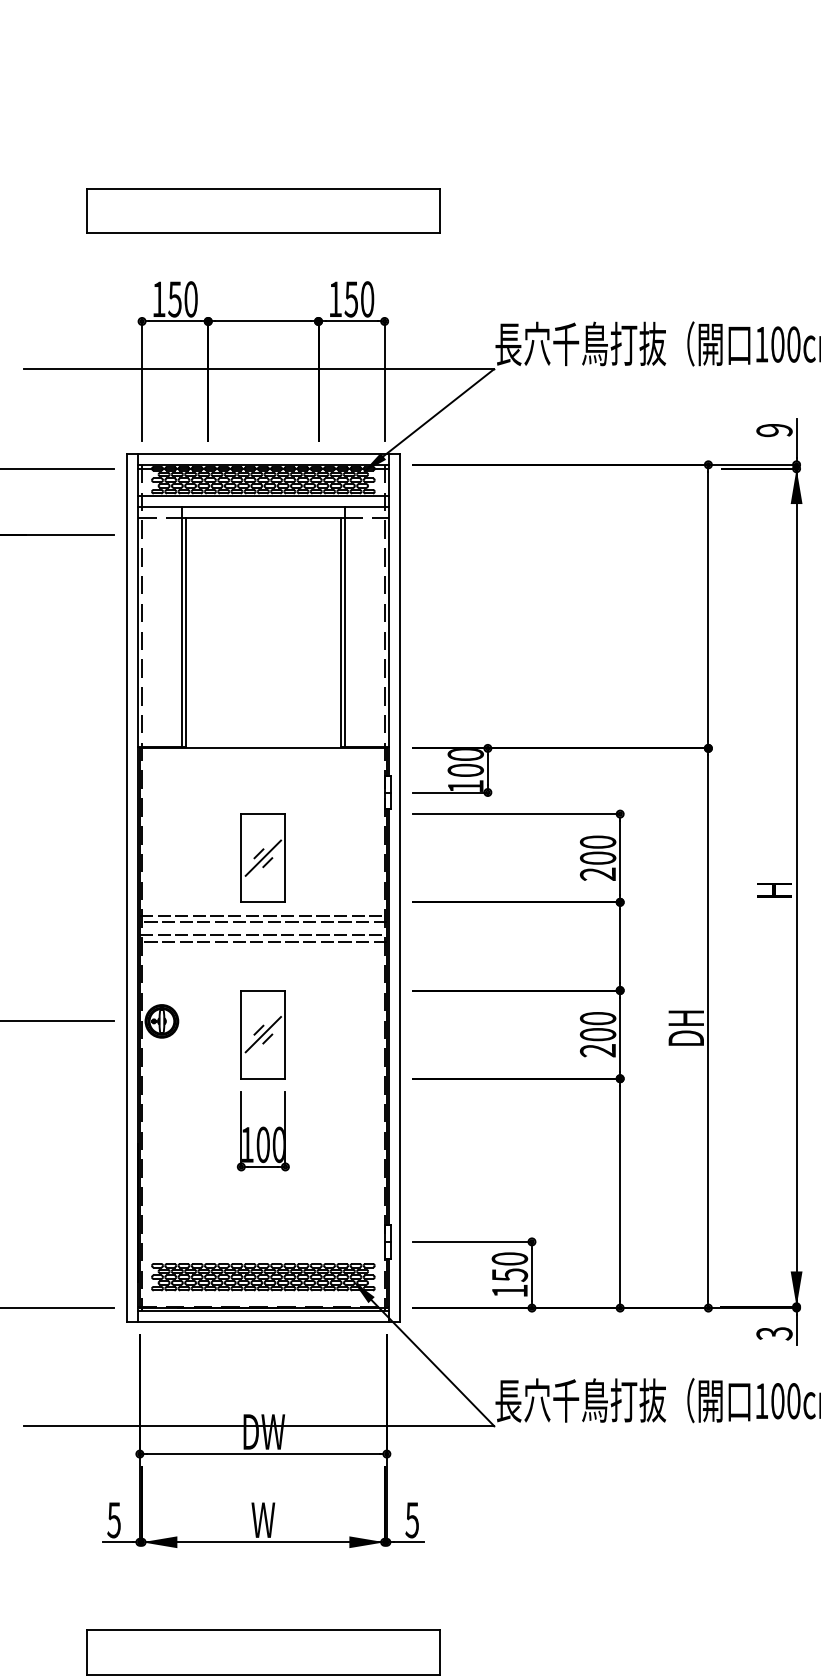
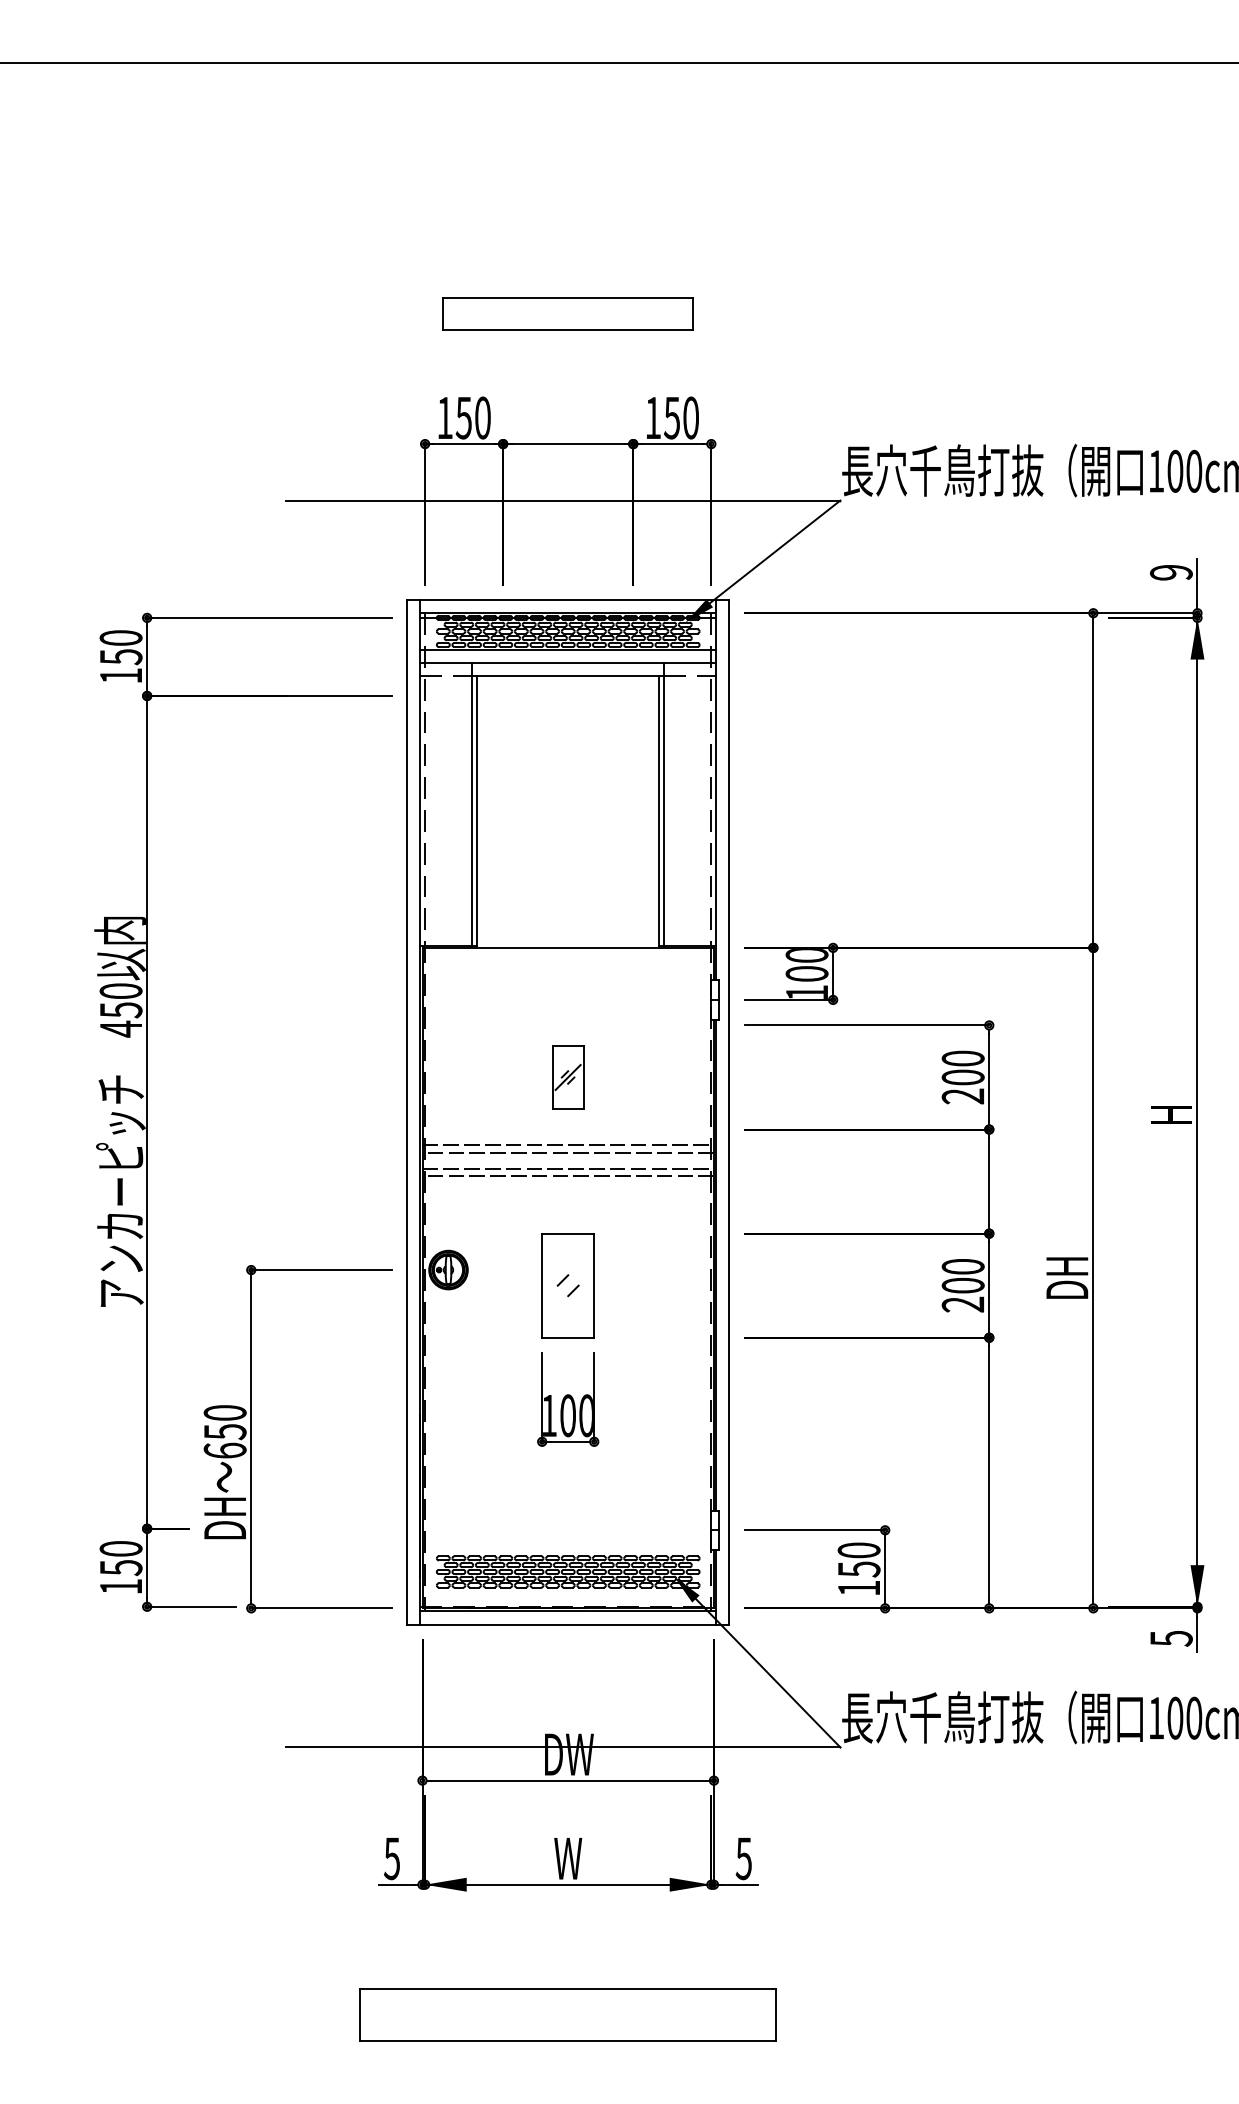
part: (262, 210) -> (567, 313), size x0.6
part: (262, 858) -> (567, 1077), size x0.6
line: (263, 1034) -> (568, 1285), removed
text: (774, 1333) -> (1171, 1638), 3 -> 5

